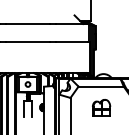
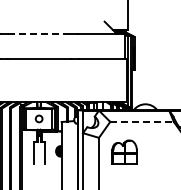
line: (28, 23) -> (39, 33), solid -> dashed
line: (101, 86) -> (142, 121), solid -> dashed
part: (101, 107) -> (124, 151), moved

